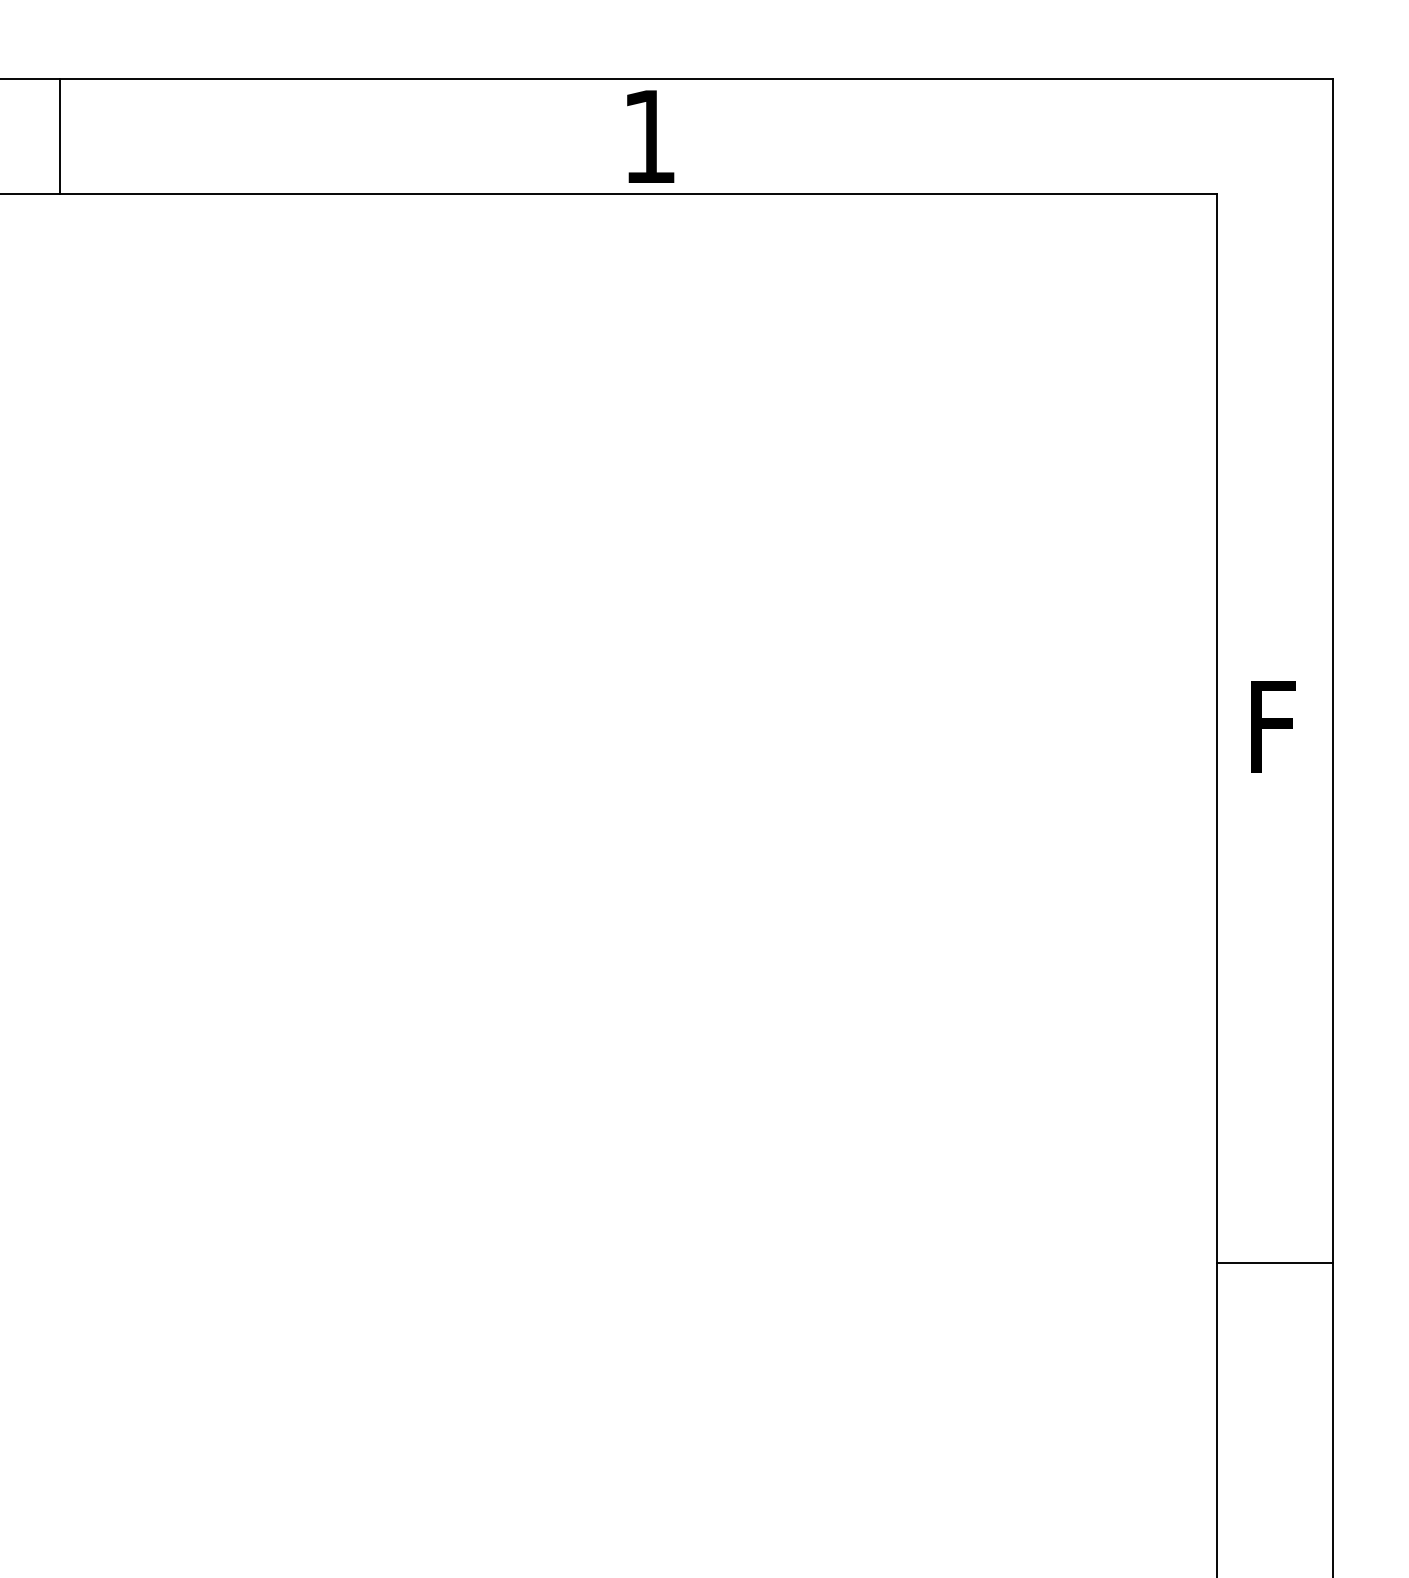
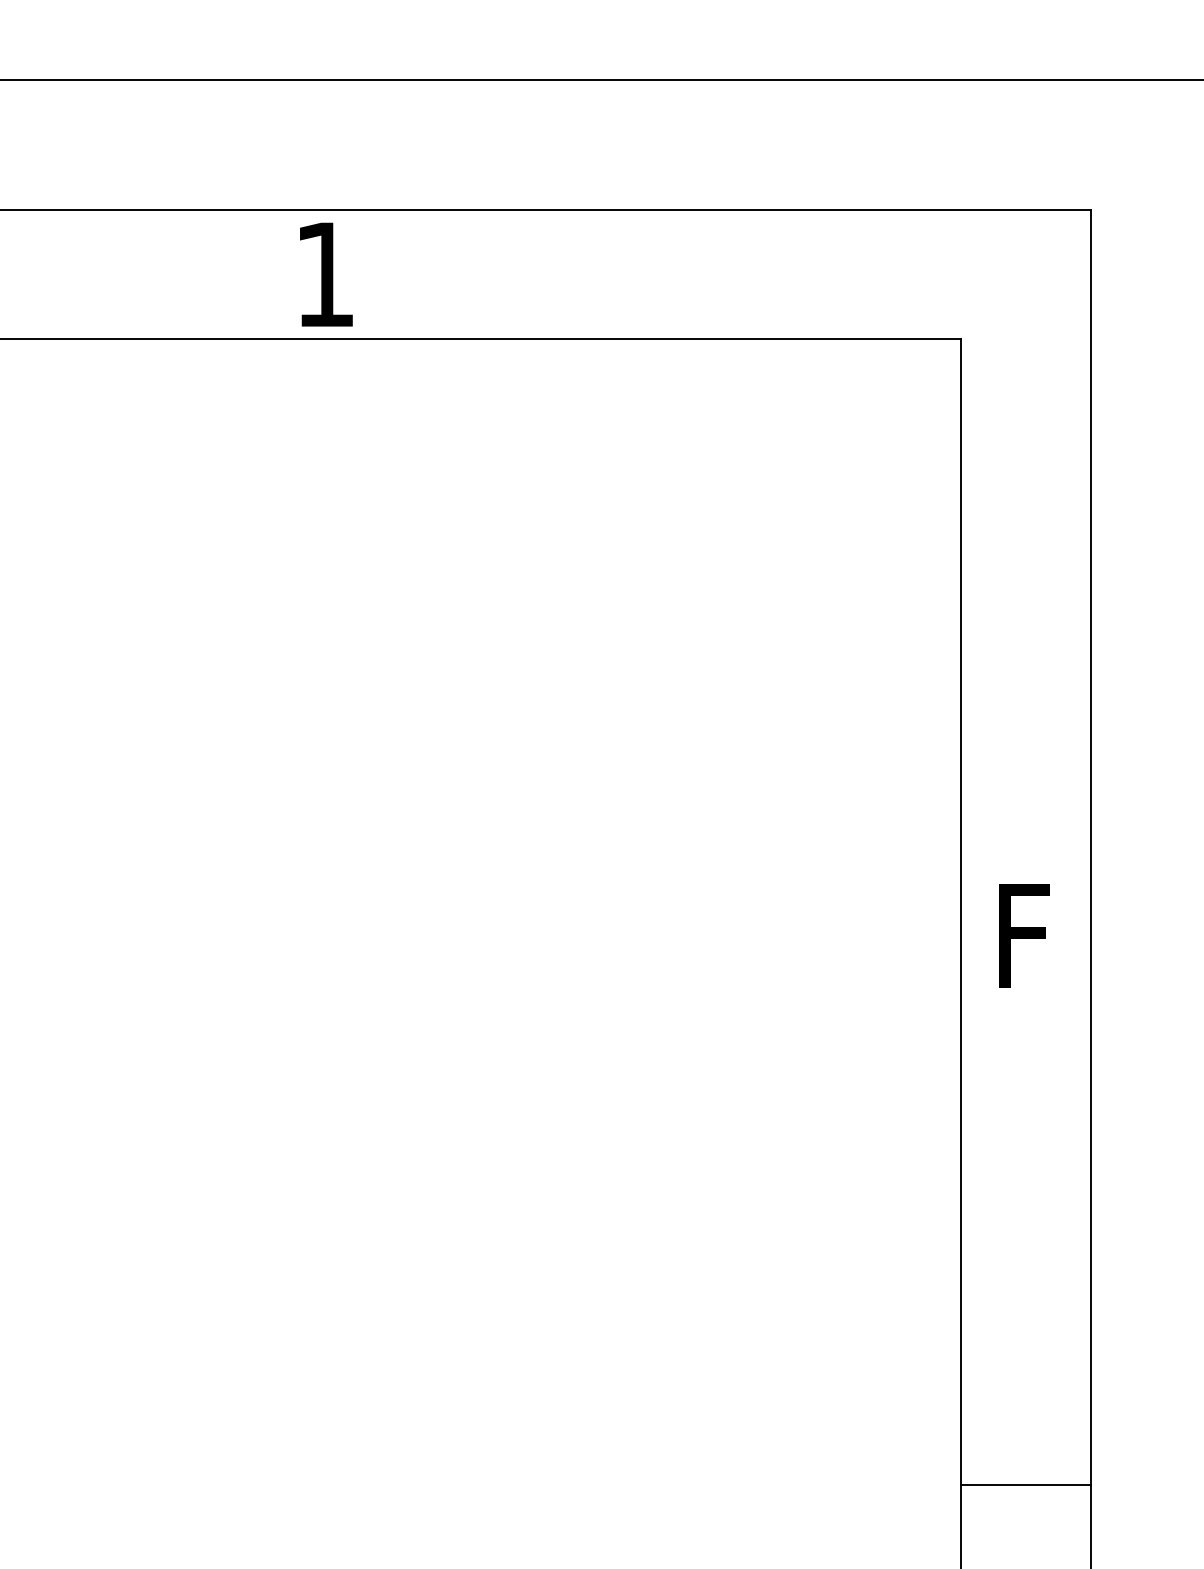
line: (1274, 1262) -> (1025, 1484), moved

